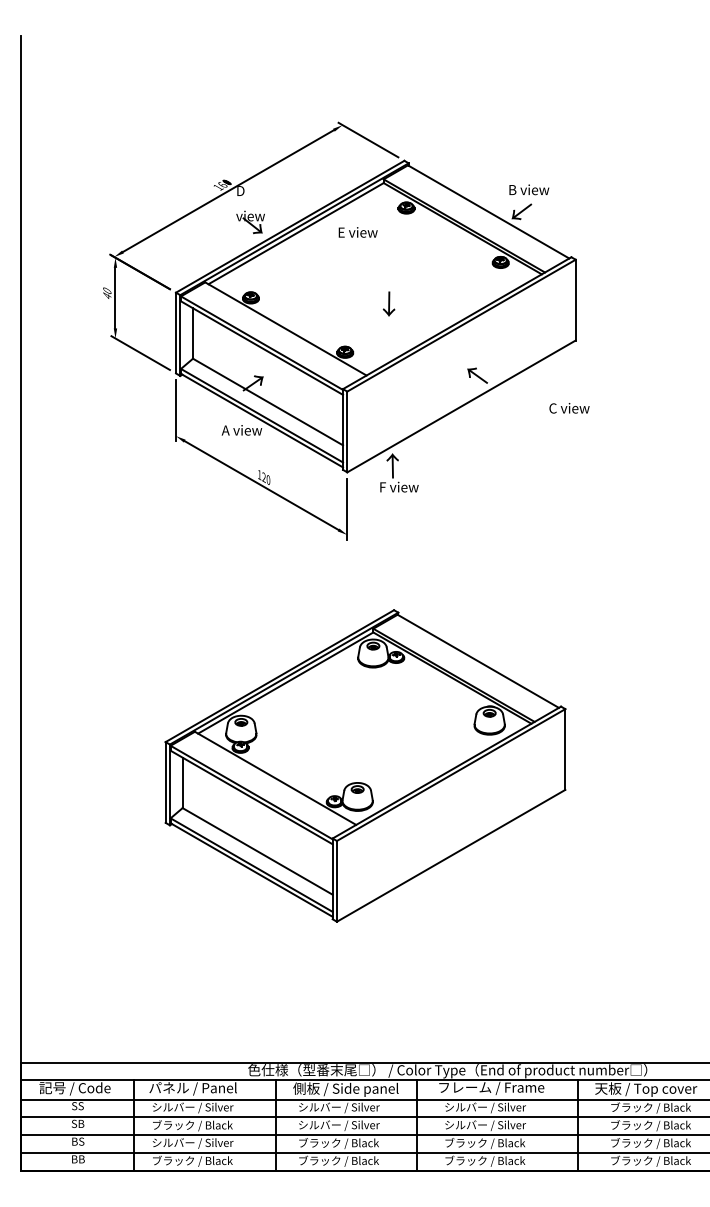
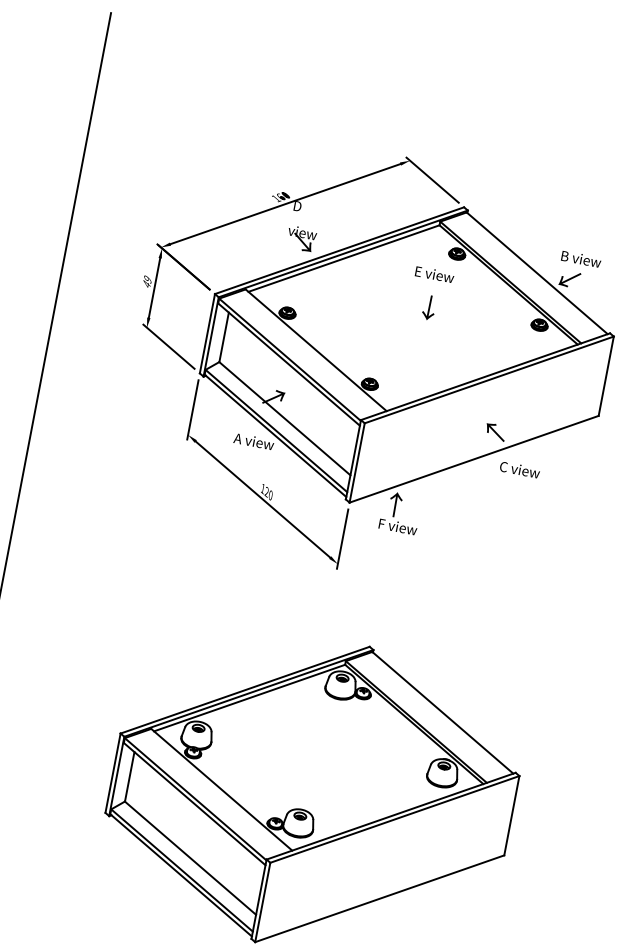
text: (357, 232) -> (434, 274), moved
text: (107, 290) -> (148, 279), 40 -> 49
text: (389, 303) -> (429, 307), moved
text: (569, 408) -> (519, 470), moved

